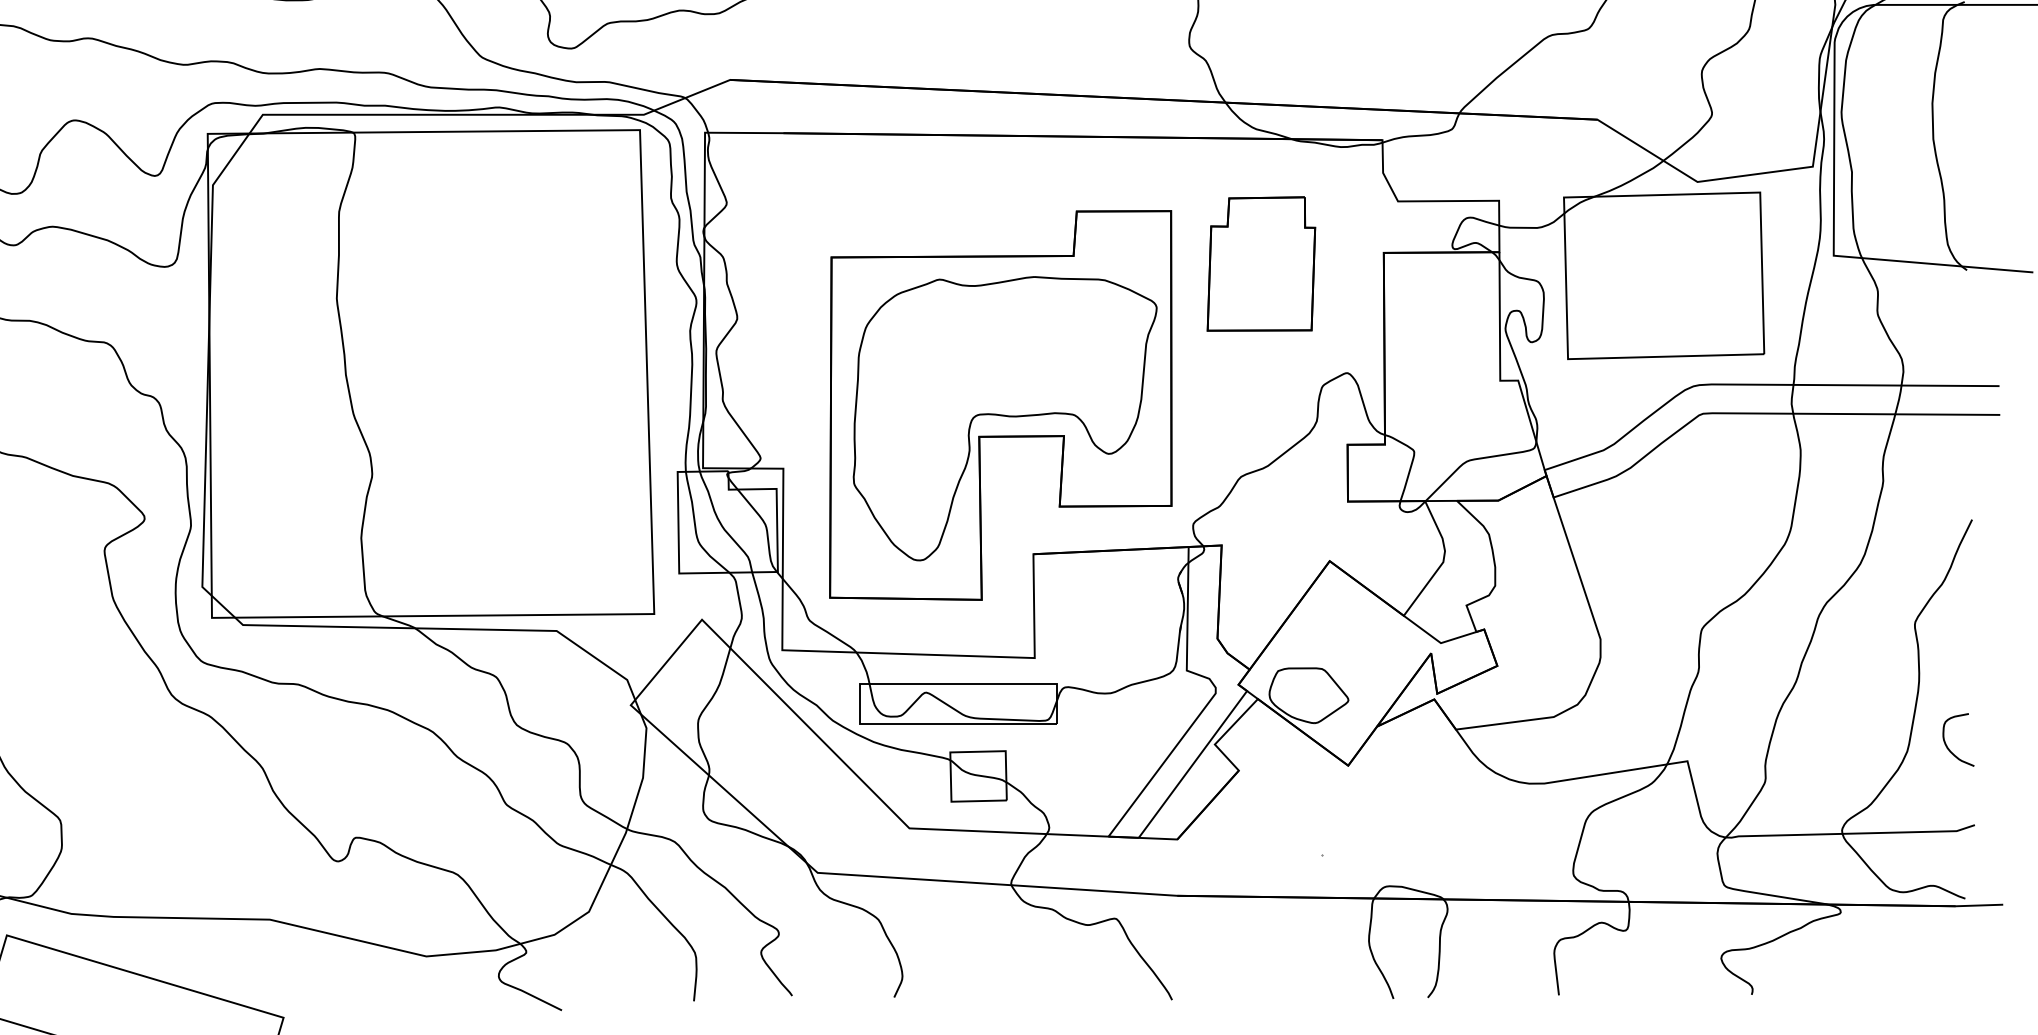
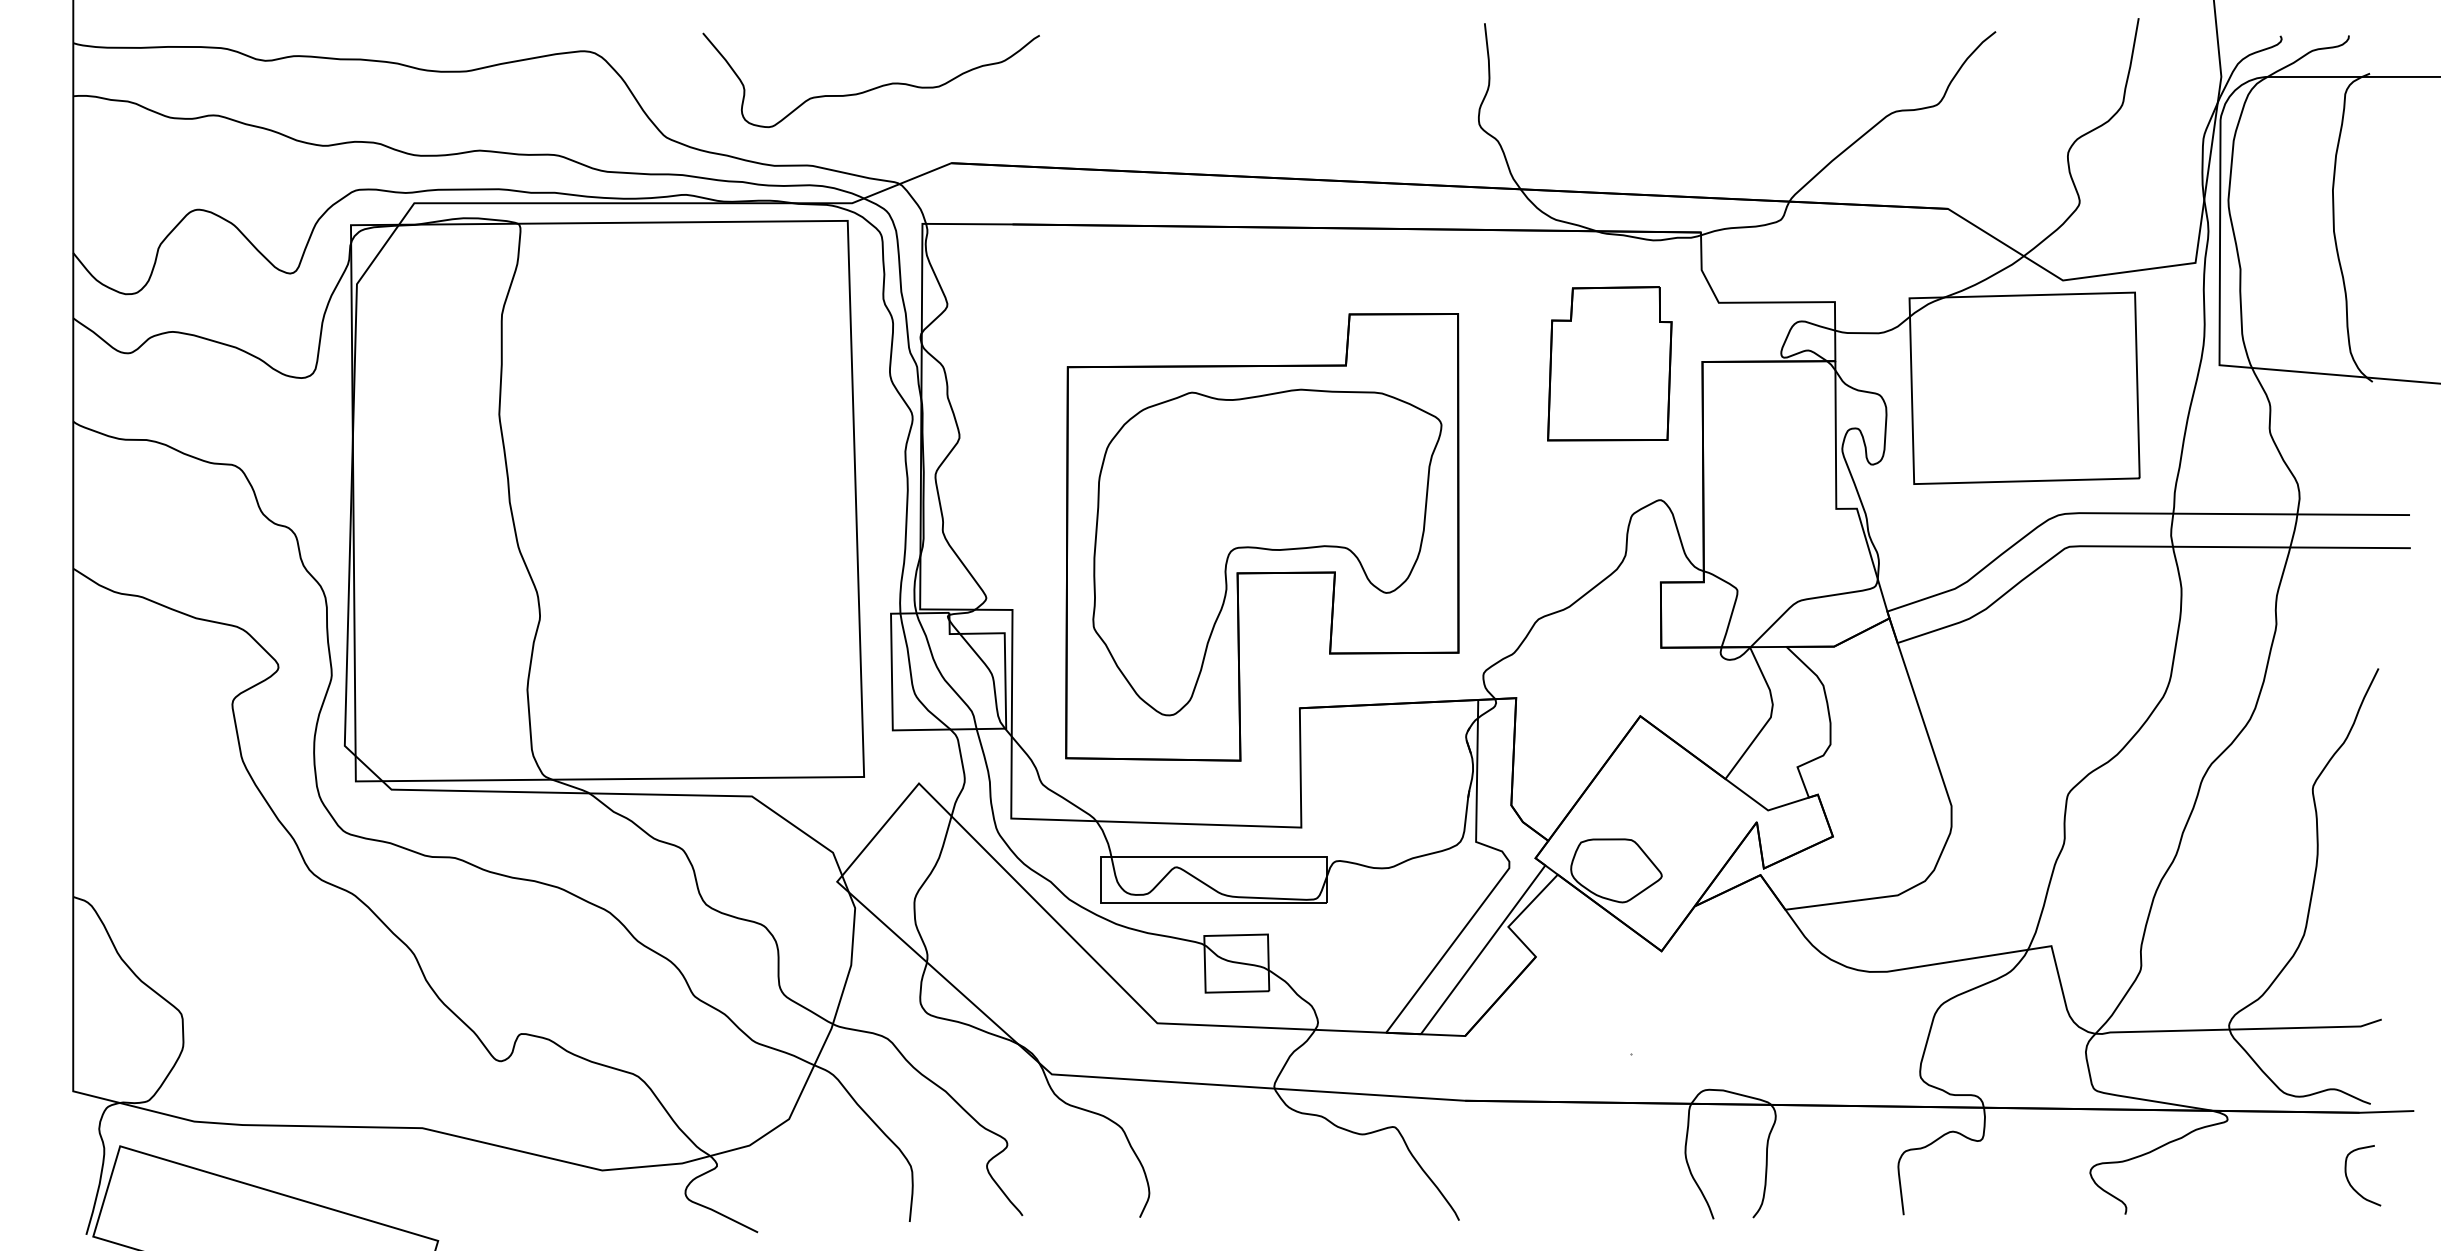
part: (1261, 263) -> (1609, 363), moved
curve: (1948, 747) -> (2351, 1184), moved

